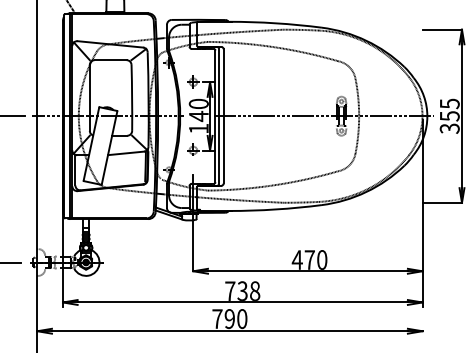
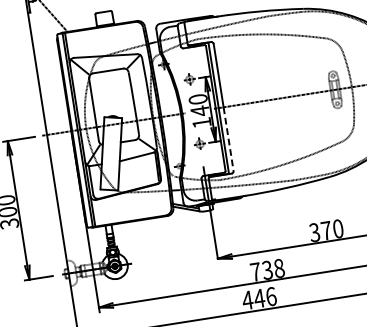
line: (223, 149) -> (228, 138), solid -> dashed
text: (296, 259) -> (313, 232), 470 -> 370
text: (229, 319) -> (259, 299), 790 -> 446

